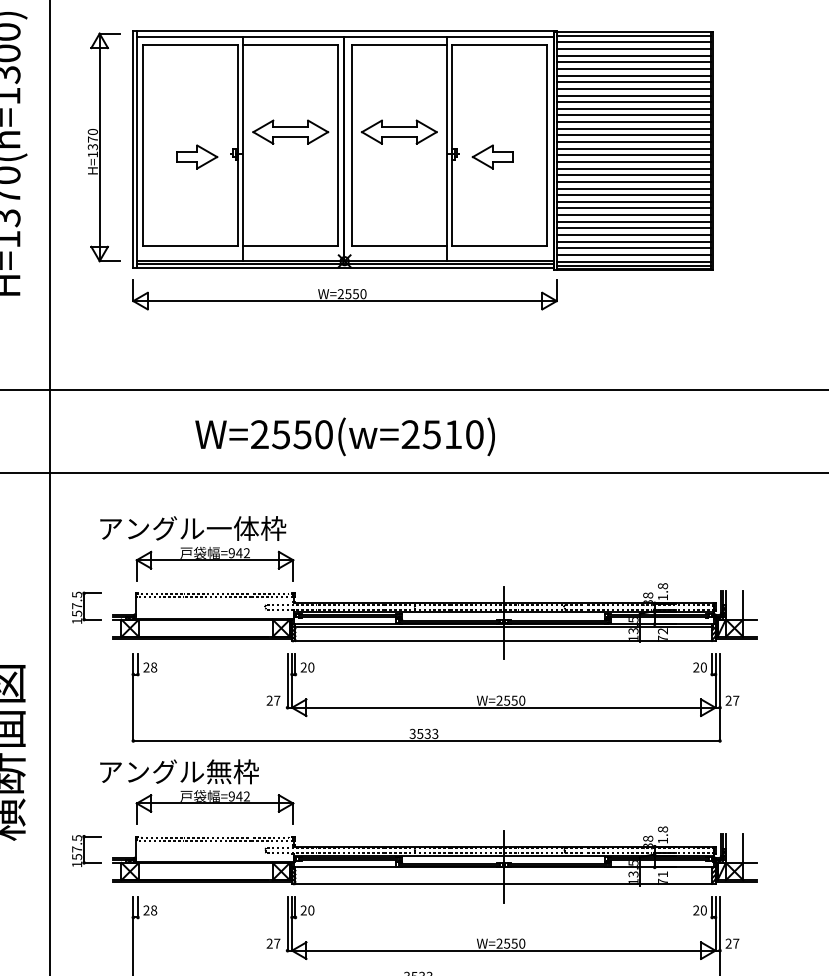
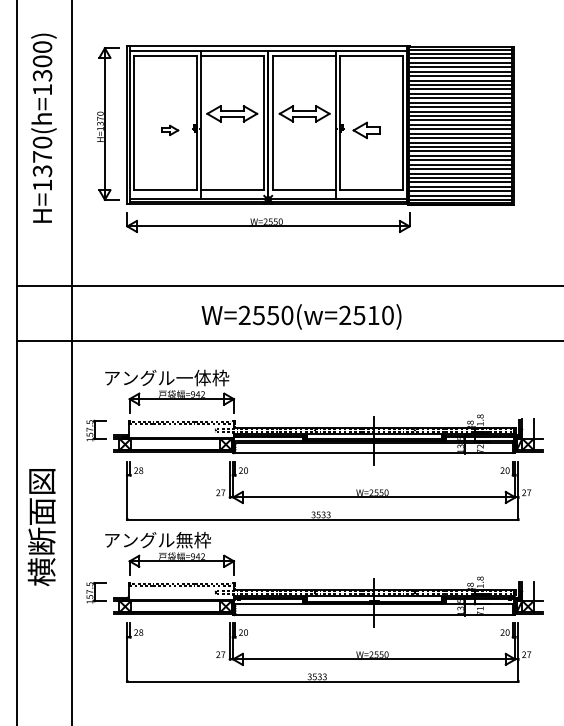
part: (198, 157) -> (170, 130), size x0.6
text: (345, 436) -> (301, 316), moved

